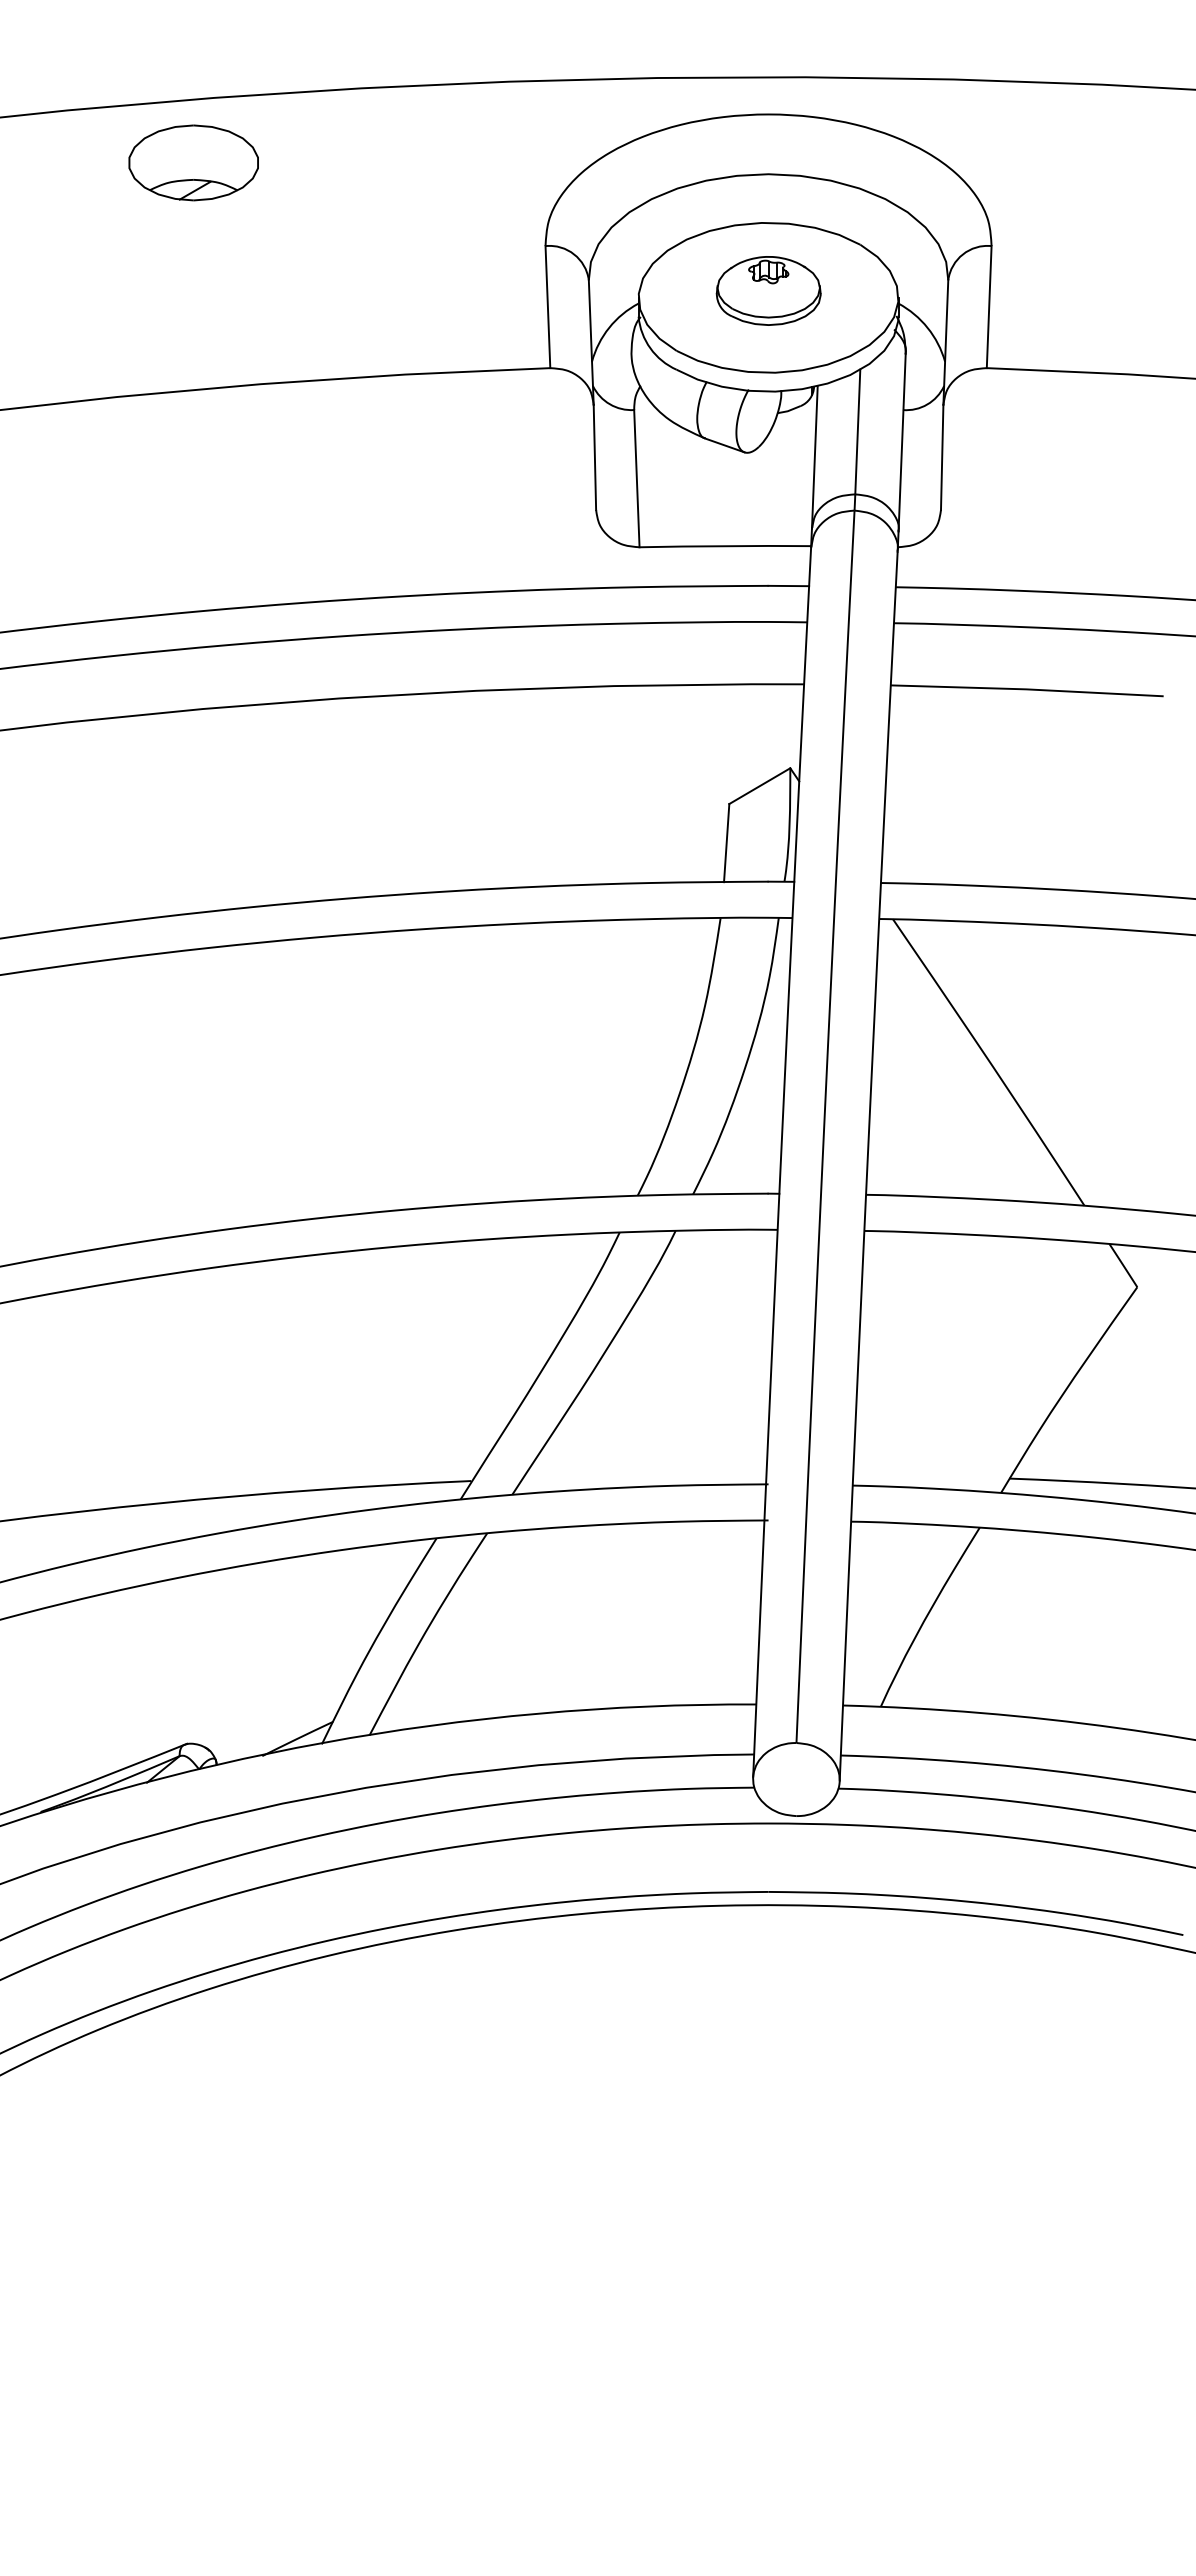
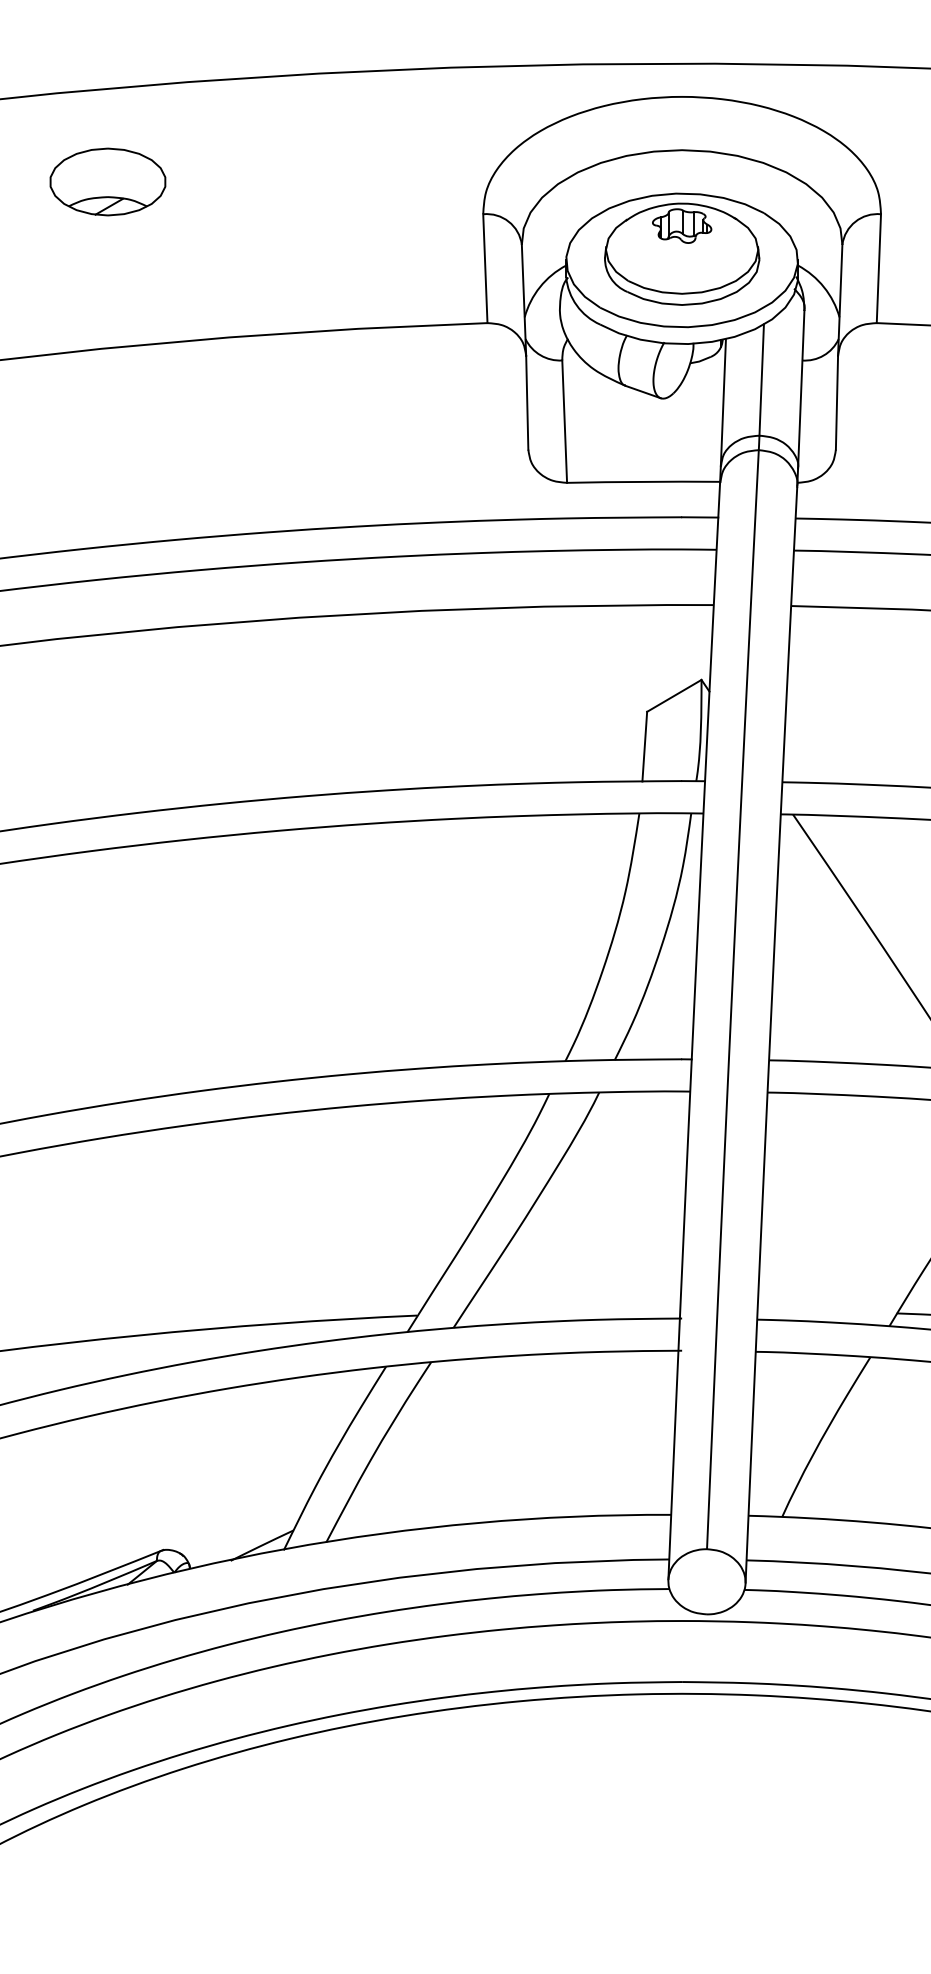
part: (193, 162) -> (107, 181), moved
part: (768, 290) -> (682, 253), size x1.67

